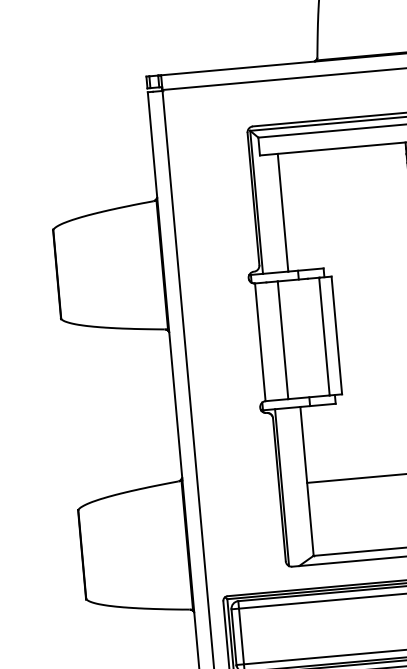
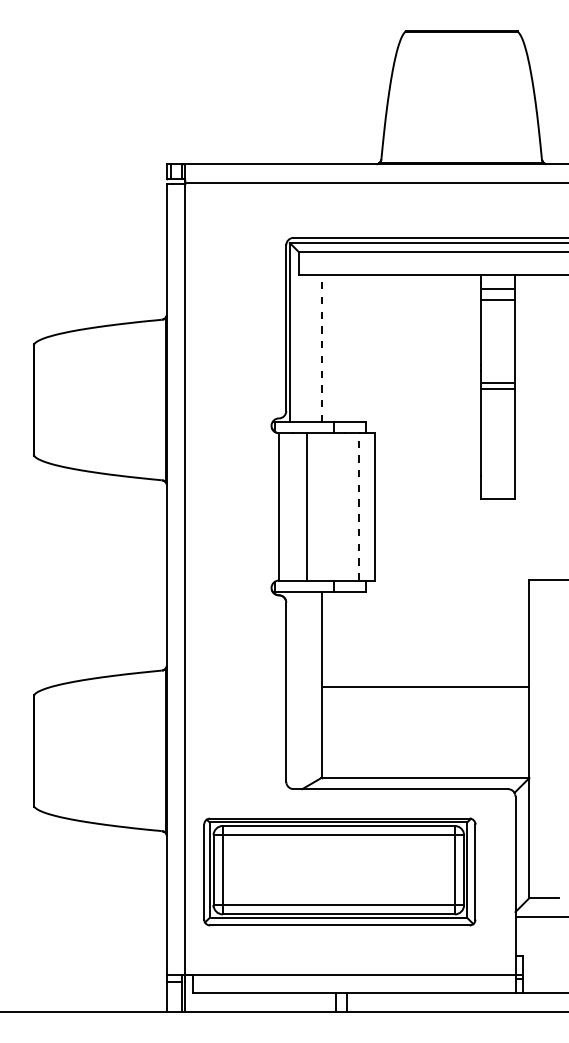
line: (283, 212) -> (321, 348), solid -> dashed
line: (324, 336) -> (359, 506), solid -> dashed
line: (281, 487) -> (289, 689), removed

